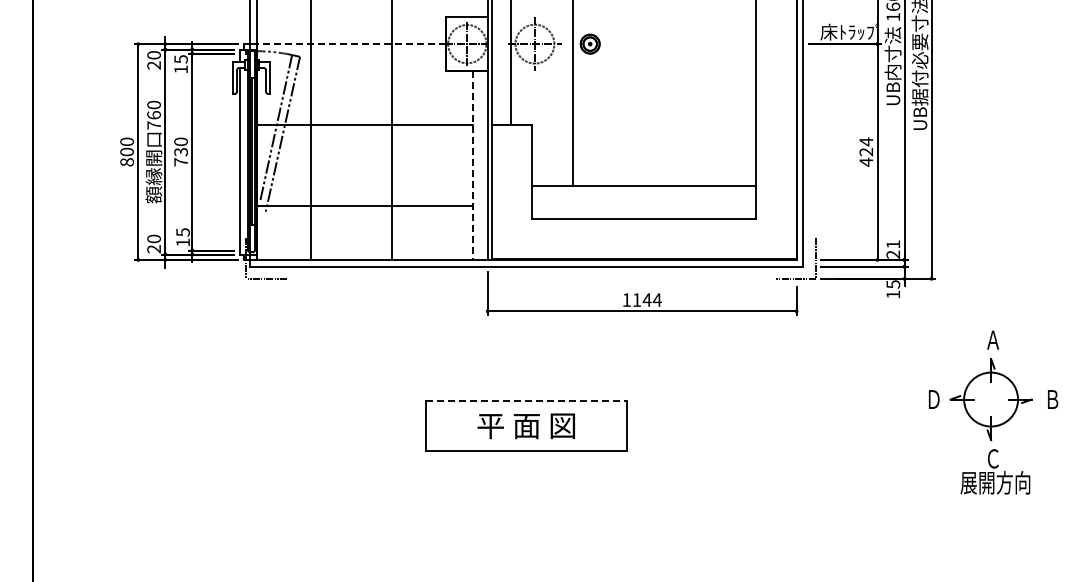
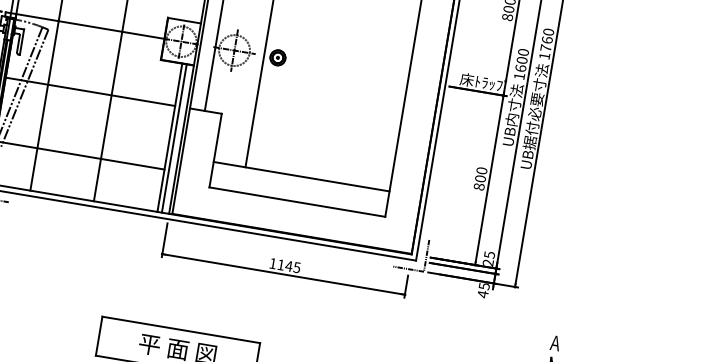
line: (350, 44) -> (89, 26), dashed -> solid
text: (866, 151) -> (480, 178), 424 -> 800
line: (478, 165) -> (174, 138), added
line: (472, 166) -> (169, 138), dashed -> solid
text: (893, 244) -> (489, 255), 21 -> 25
text: (892, 294) -> (482, 294), 15 -> 45
text: (656, 299) -> (296, 267), 1144 -> 1145
line: (527, 401) -> (181, 330), dashed -> solid

